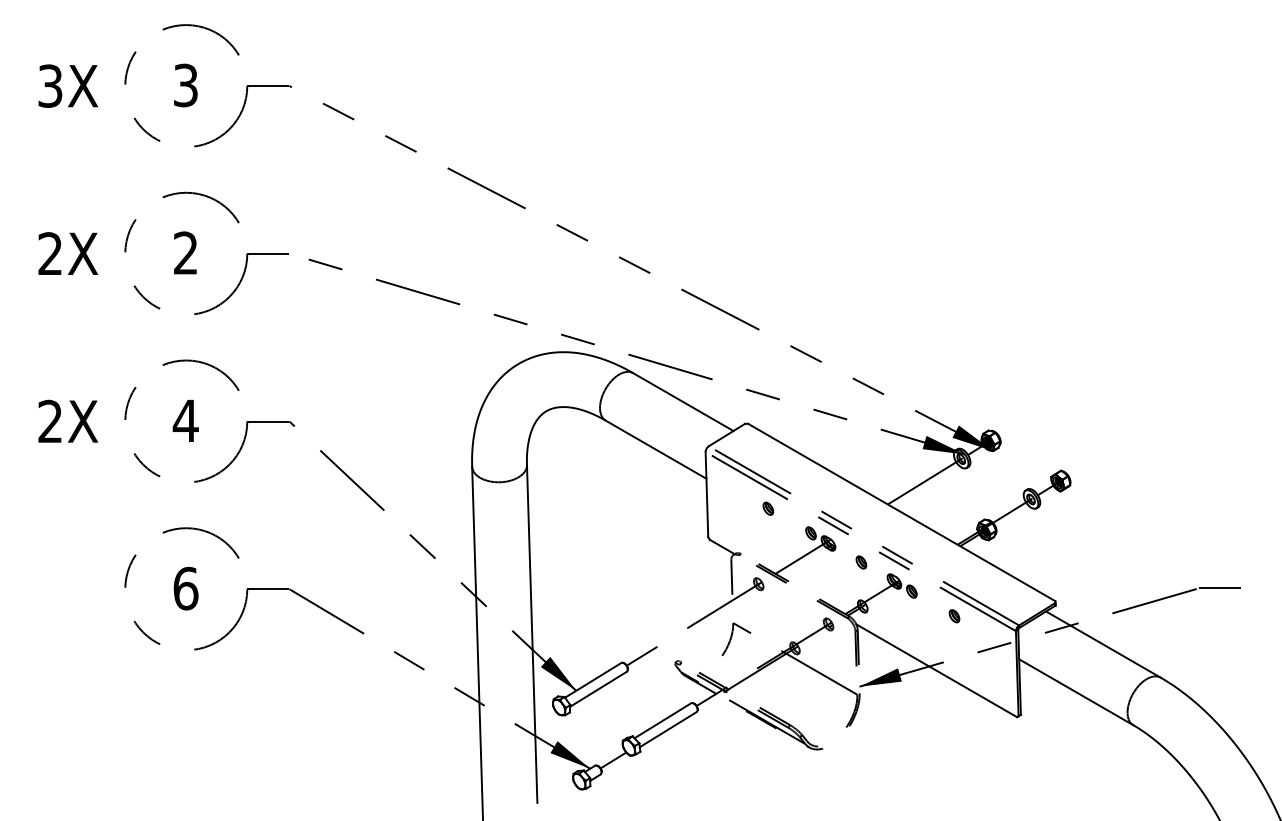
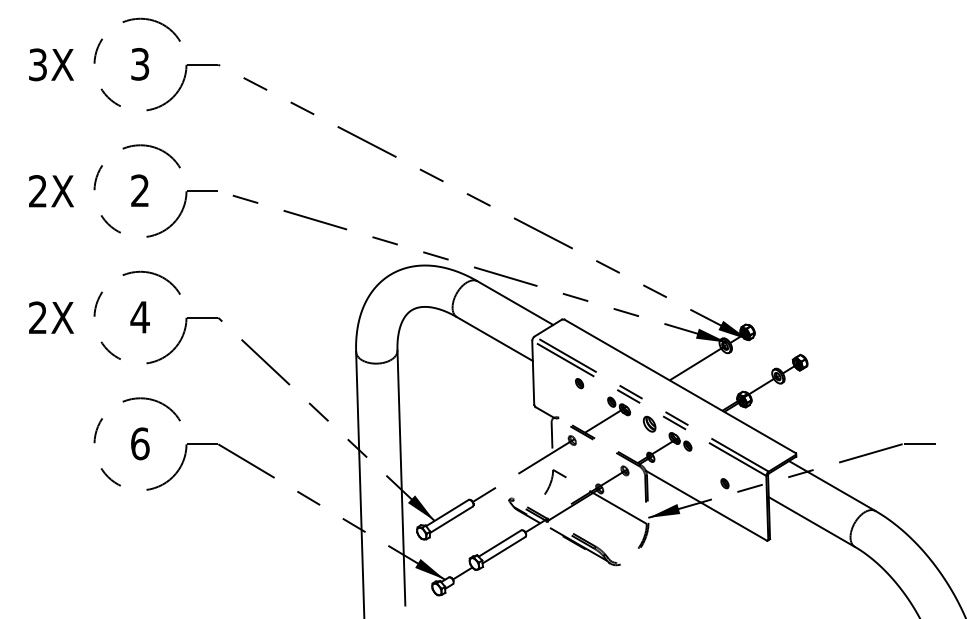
part: (861, 561) -> (649, 423), size x1.6
part: (953, 615) -> (724, 483), moved

